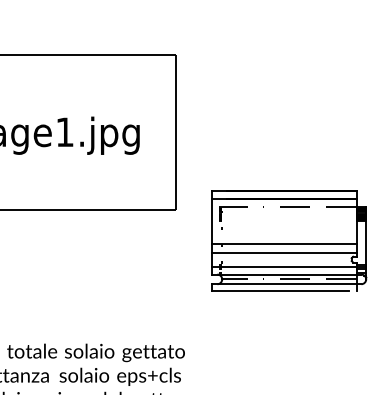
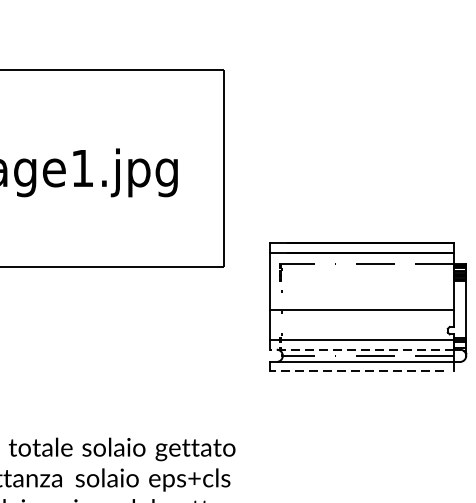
line: (284, 252) -> (362, 321), removed
line: (283, 274) -> (360, 349), solid -> dashed
line: (280, 291) -> (357, 371), solid -> dashed

